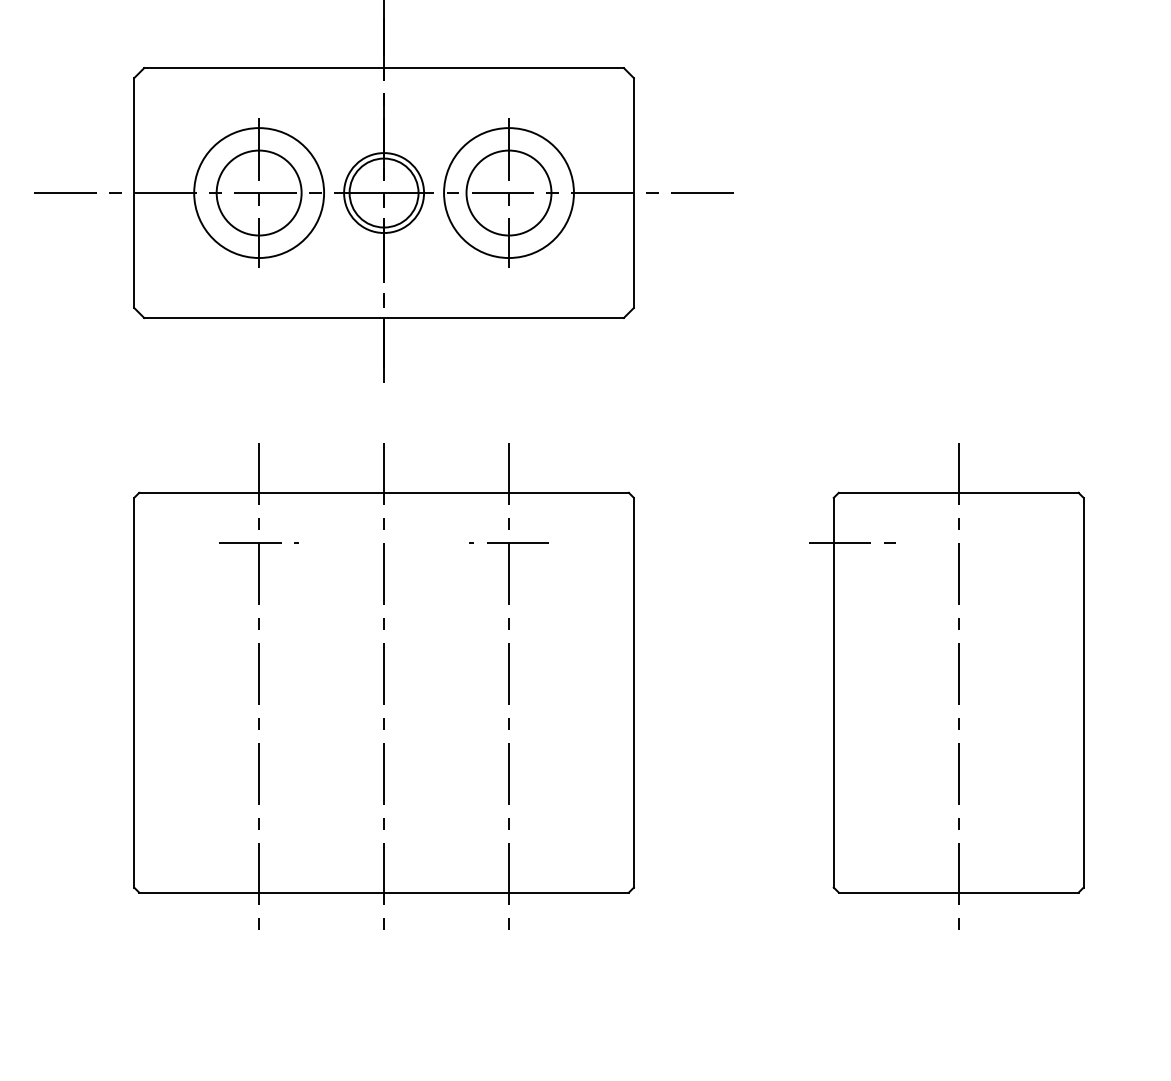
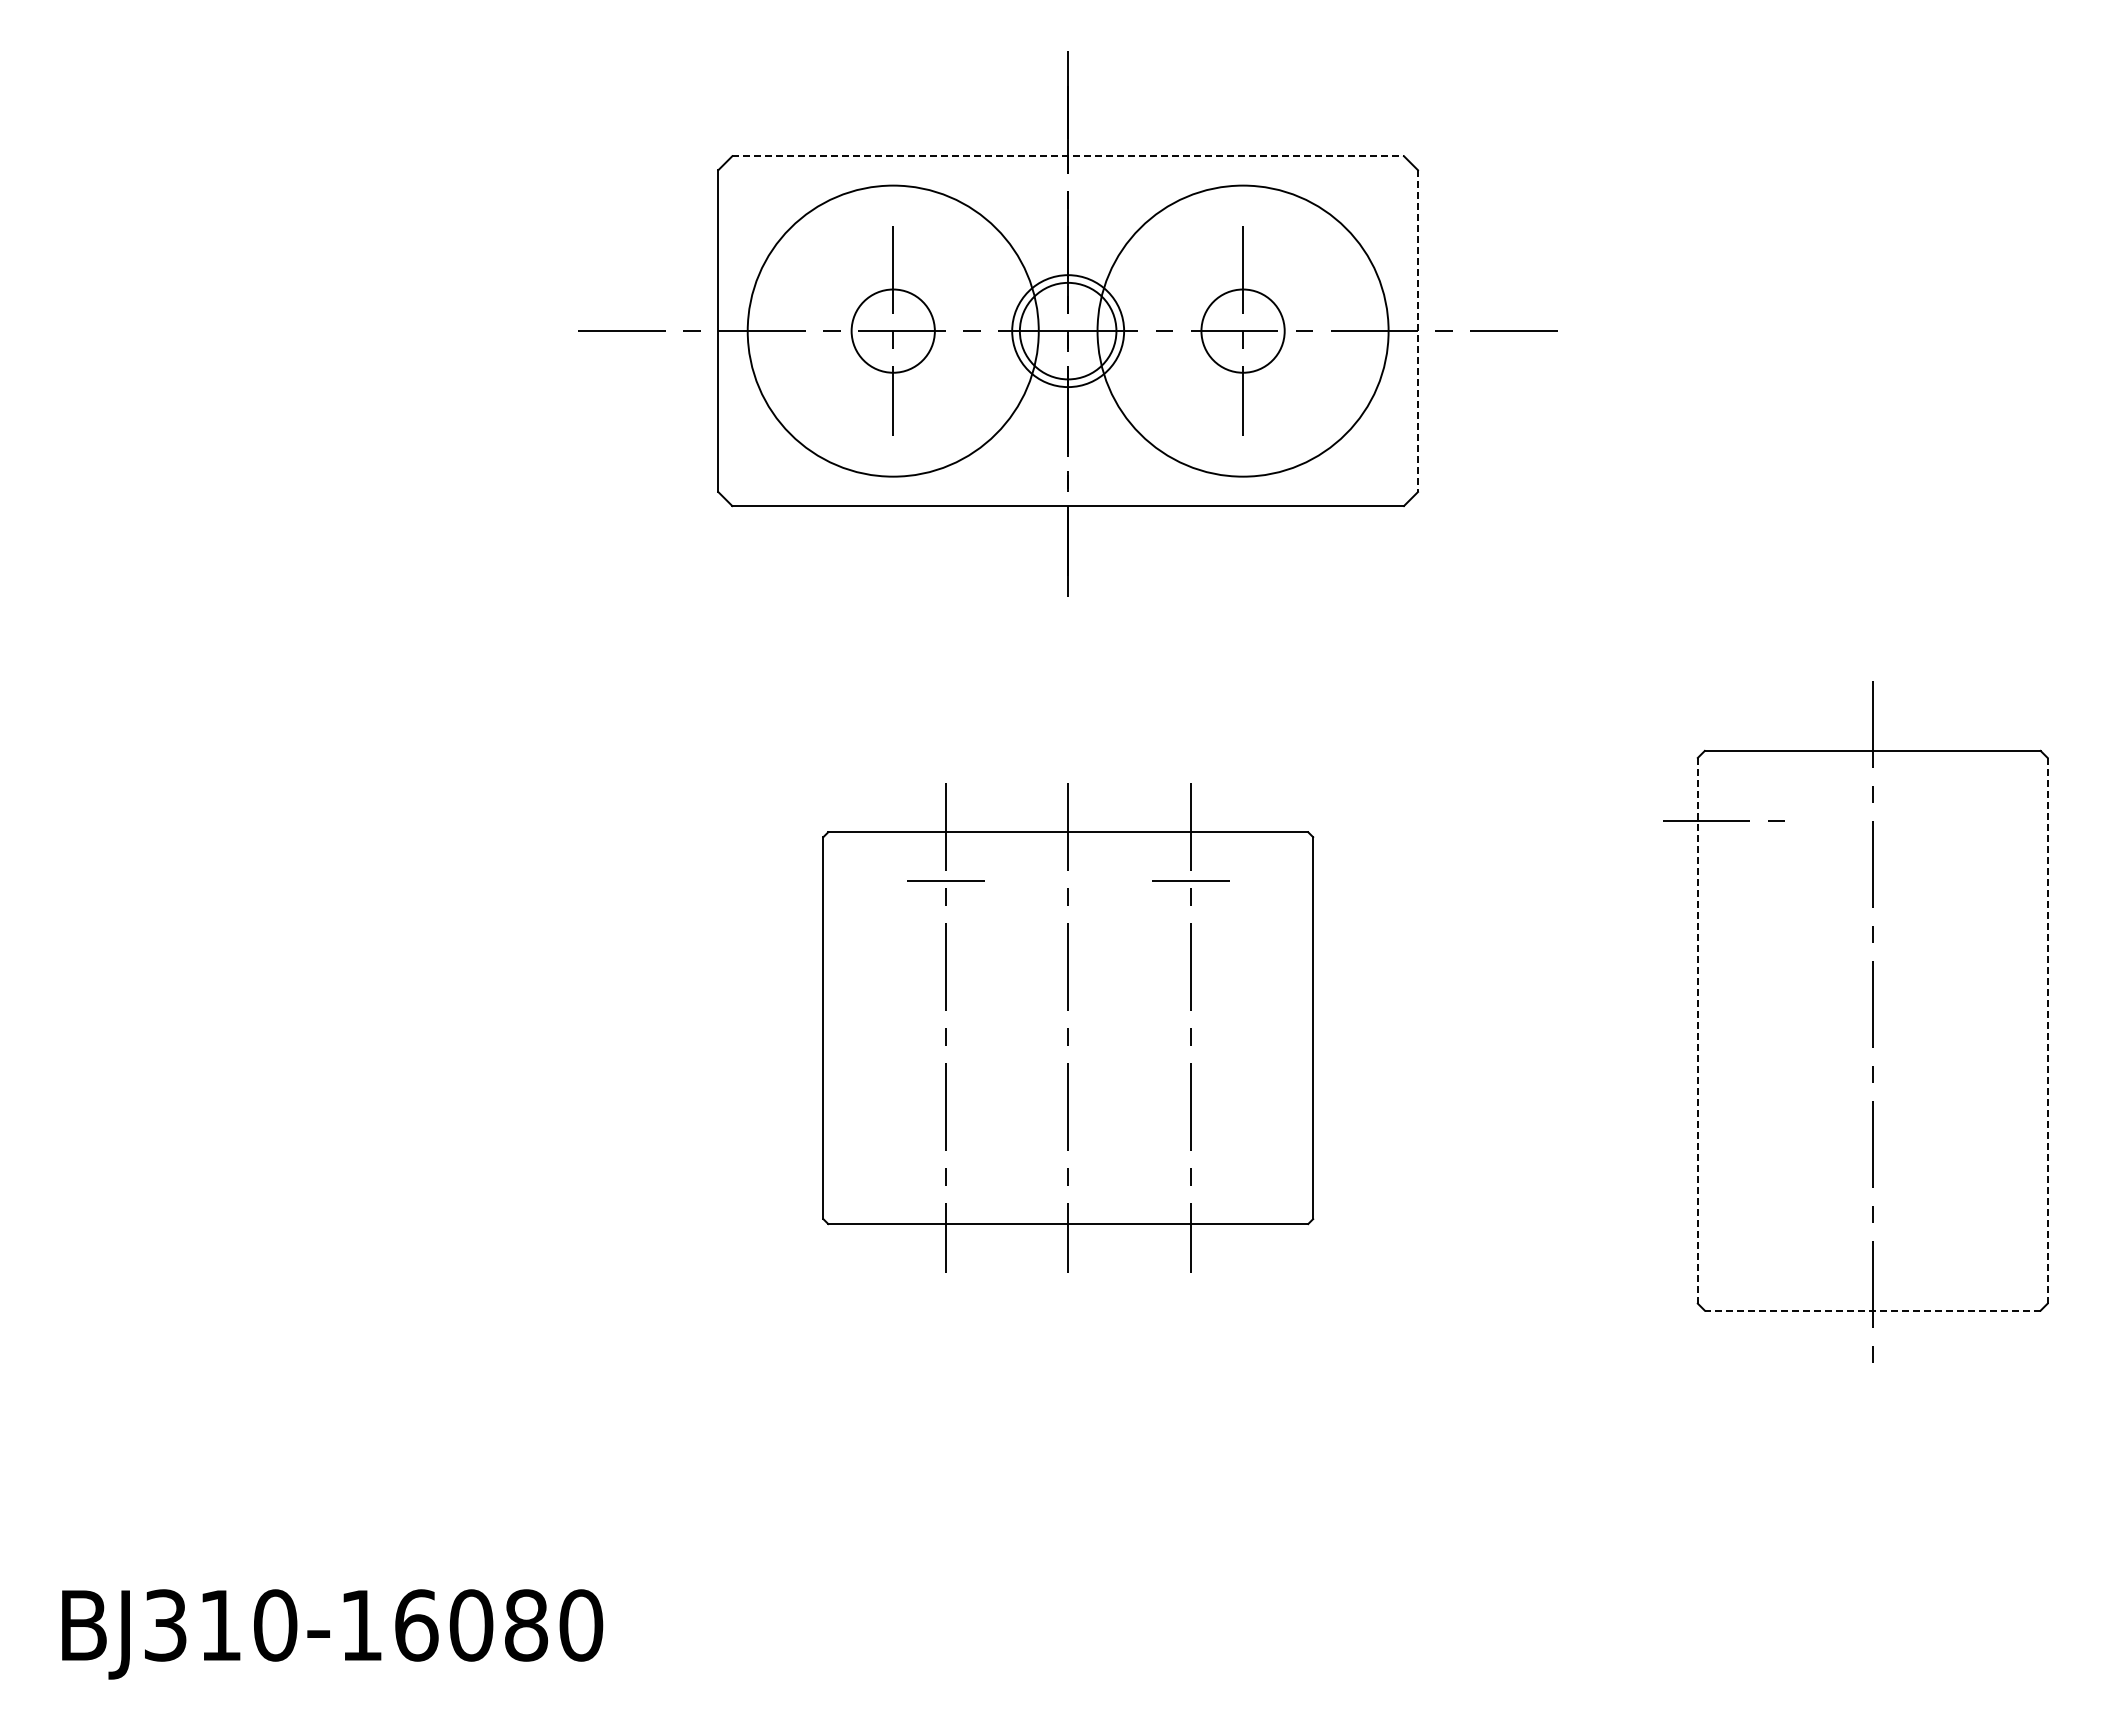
line: (384, 68) -> (1068, 156), solid -> dashed
circle: (258, 192) -> (892, 330), size x0.7
circle: (508, 192) -> (1242, 330), size x0.7
circle: (259, 193) -> (893, 331), size x1.6
circle: (509, 193) -> (1243, 331), size x1.6
line: (633, 193) -> (1417, 331), solid -> dashed
part: (384, 686) -> (1068, 1021), size x0.7
line: (833, 692) -> (1697, 1030), solid -> dashed
line: (1083, 692) -> (2047, 1030), solid -> dashed
line: (958, 892) -> (1872, 1310), solid -> dashed

